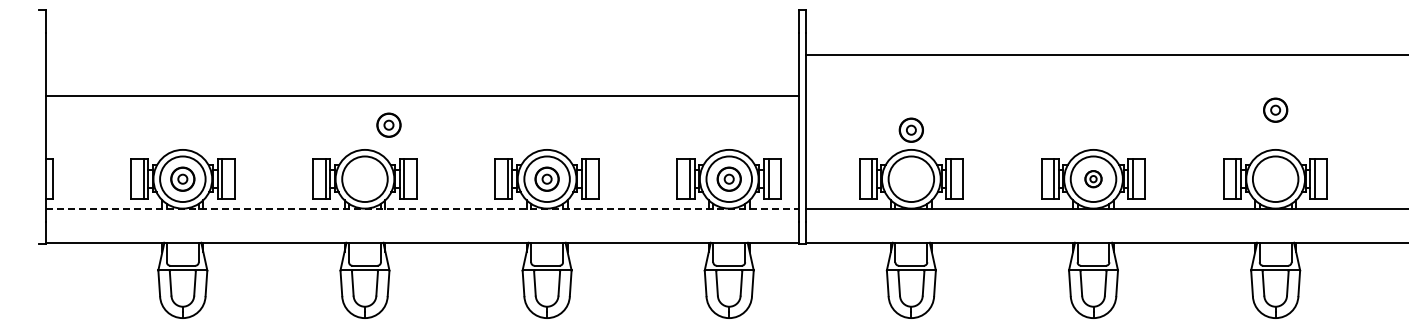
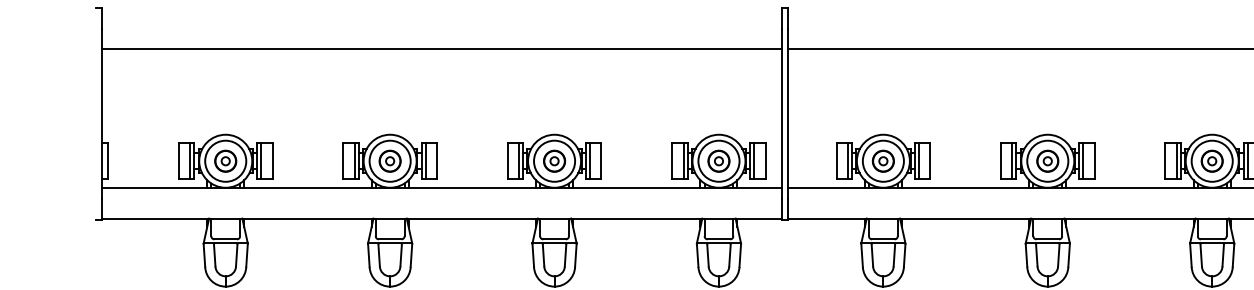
line: (422, 95) -> (442, 48), moved
part: (1275, 109) -> (1212, 160), moved
part: (388, 124) -> (389, 160), moved
part: (910, 129) -> (882, 160), moved
part: (1093, 178) -> (1047, 160), size x1.43
line: (422, 208) -> (442, 187), dashed -> solid

